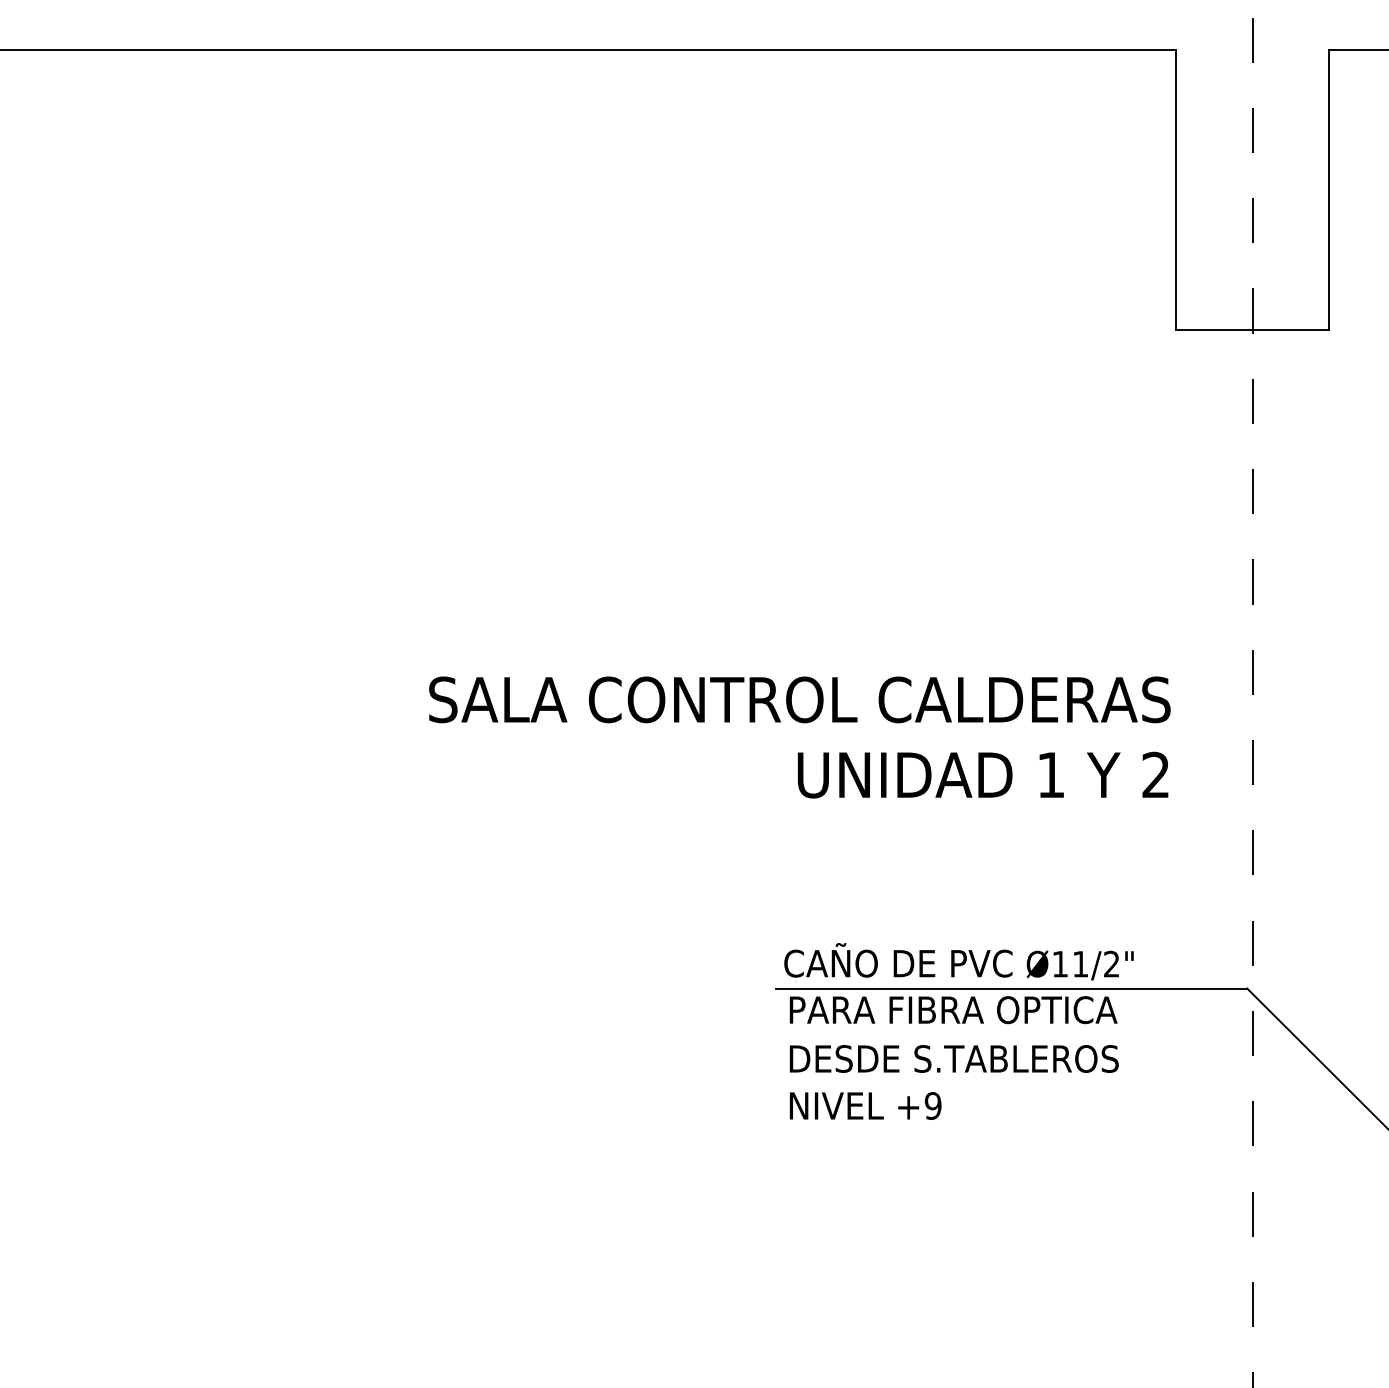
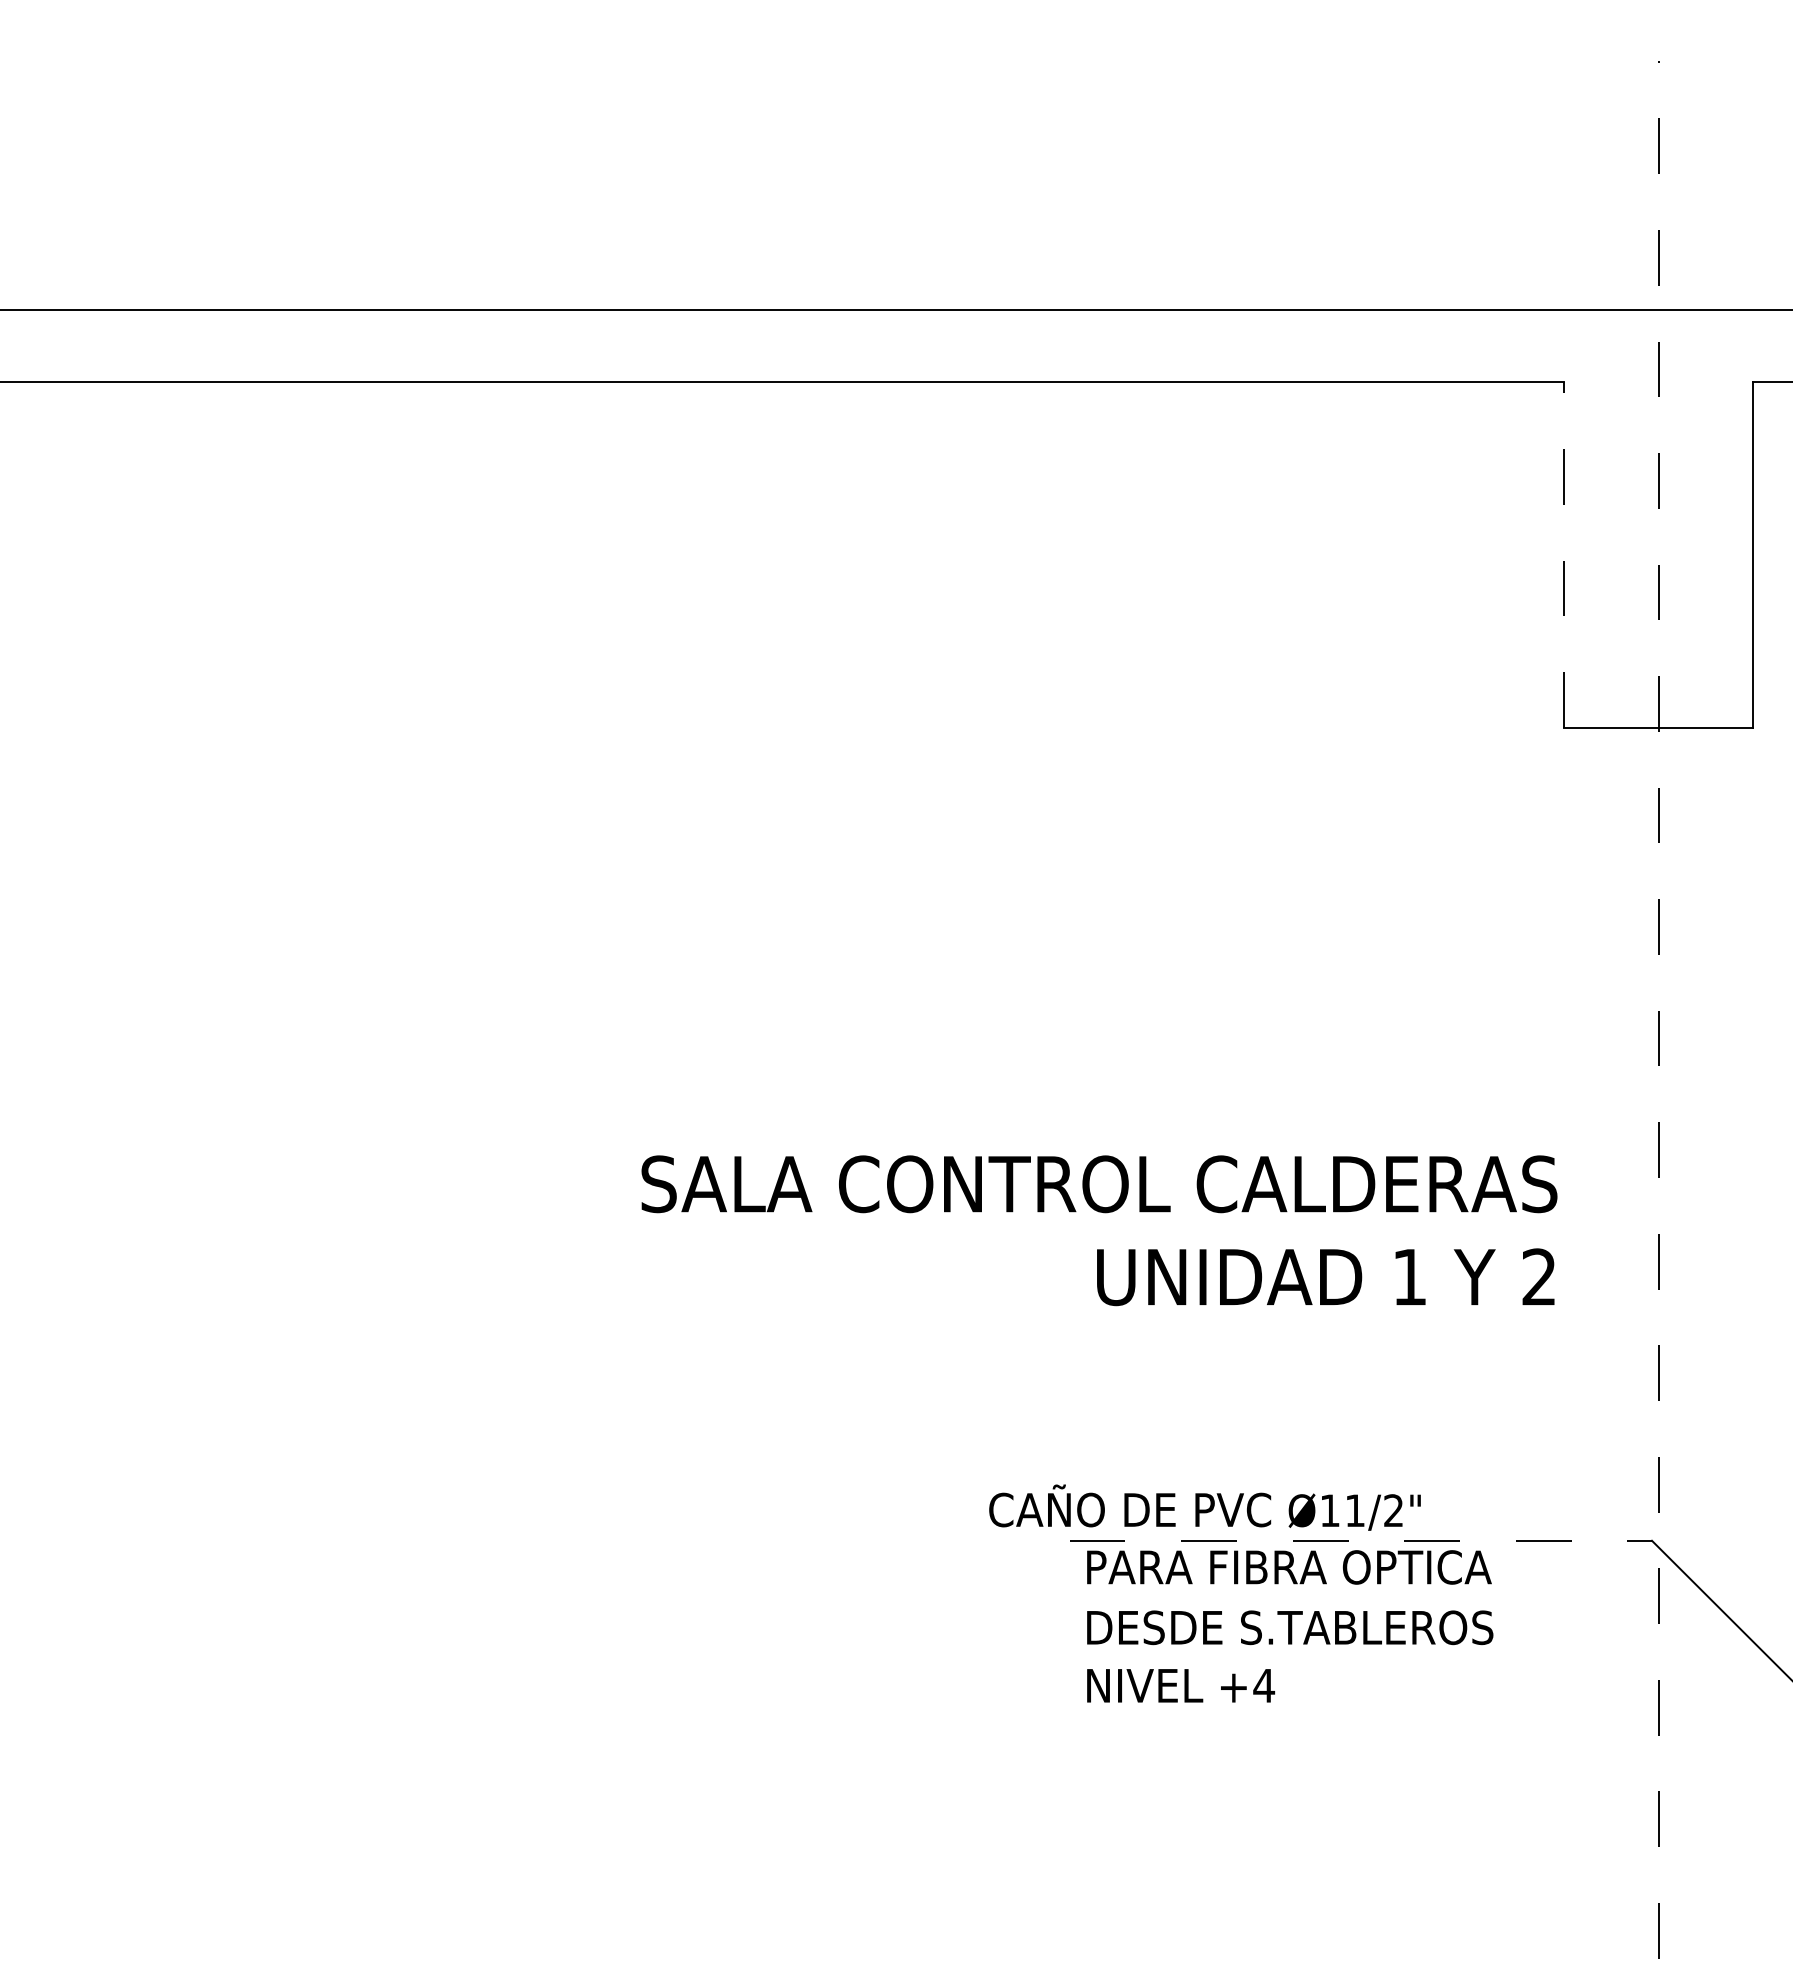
line: (1175, 190) -> (1563, 555), solid -> dashed
text: (958, 961) -> (1204, 1507), moved
line: (1012, 988) -> (1361, 1540), solid -> dashed
text: (933, 1105) -> (1264, 1685), +9 -> +4

